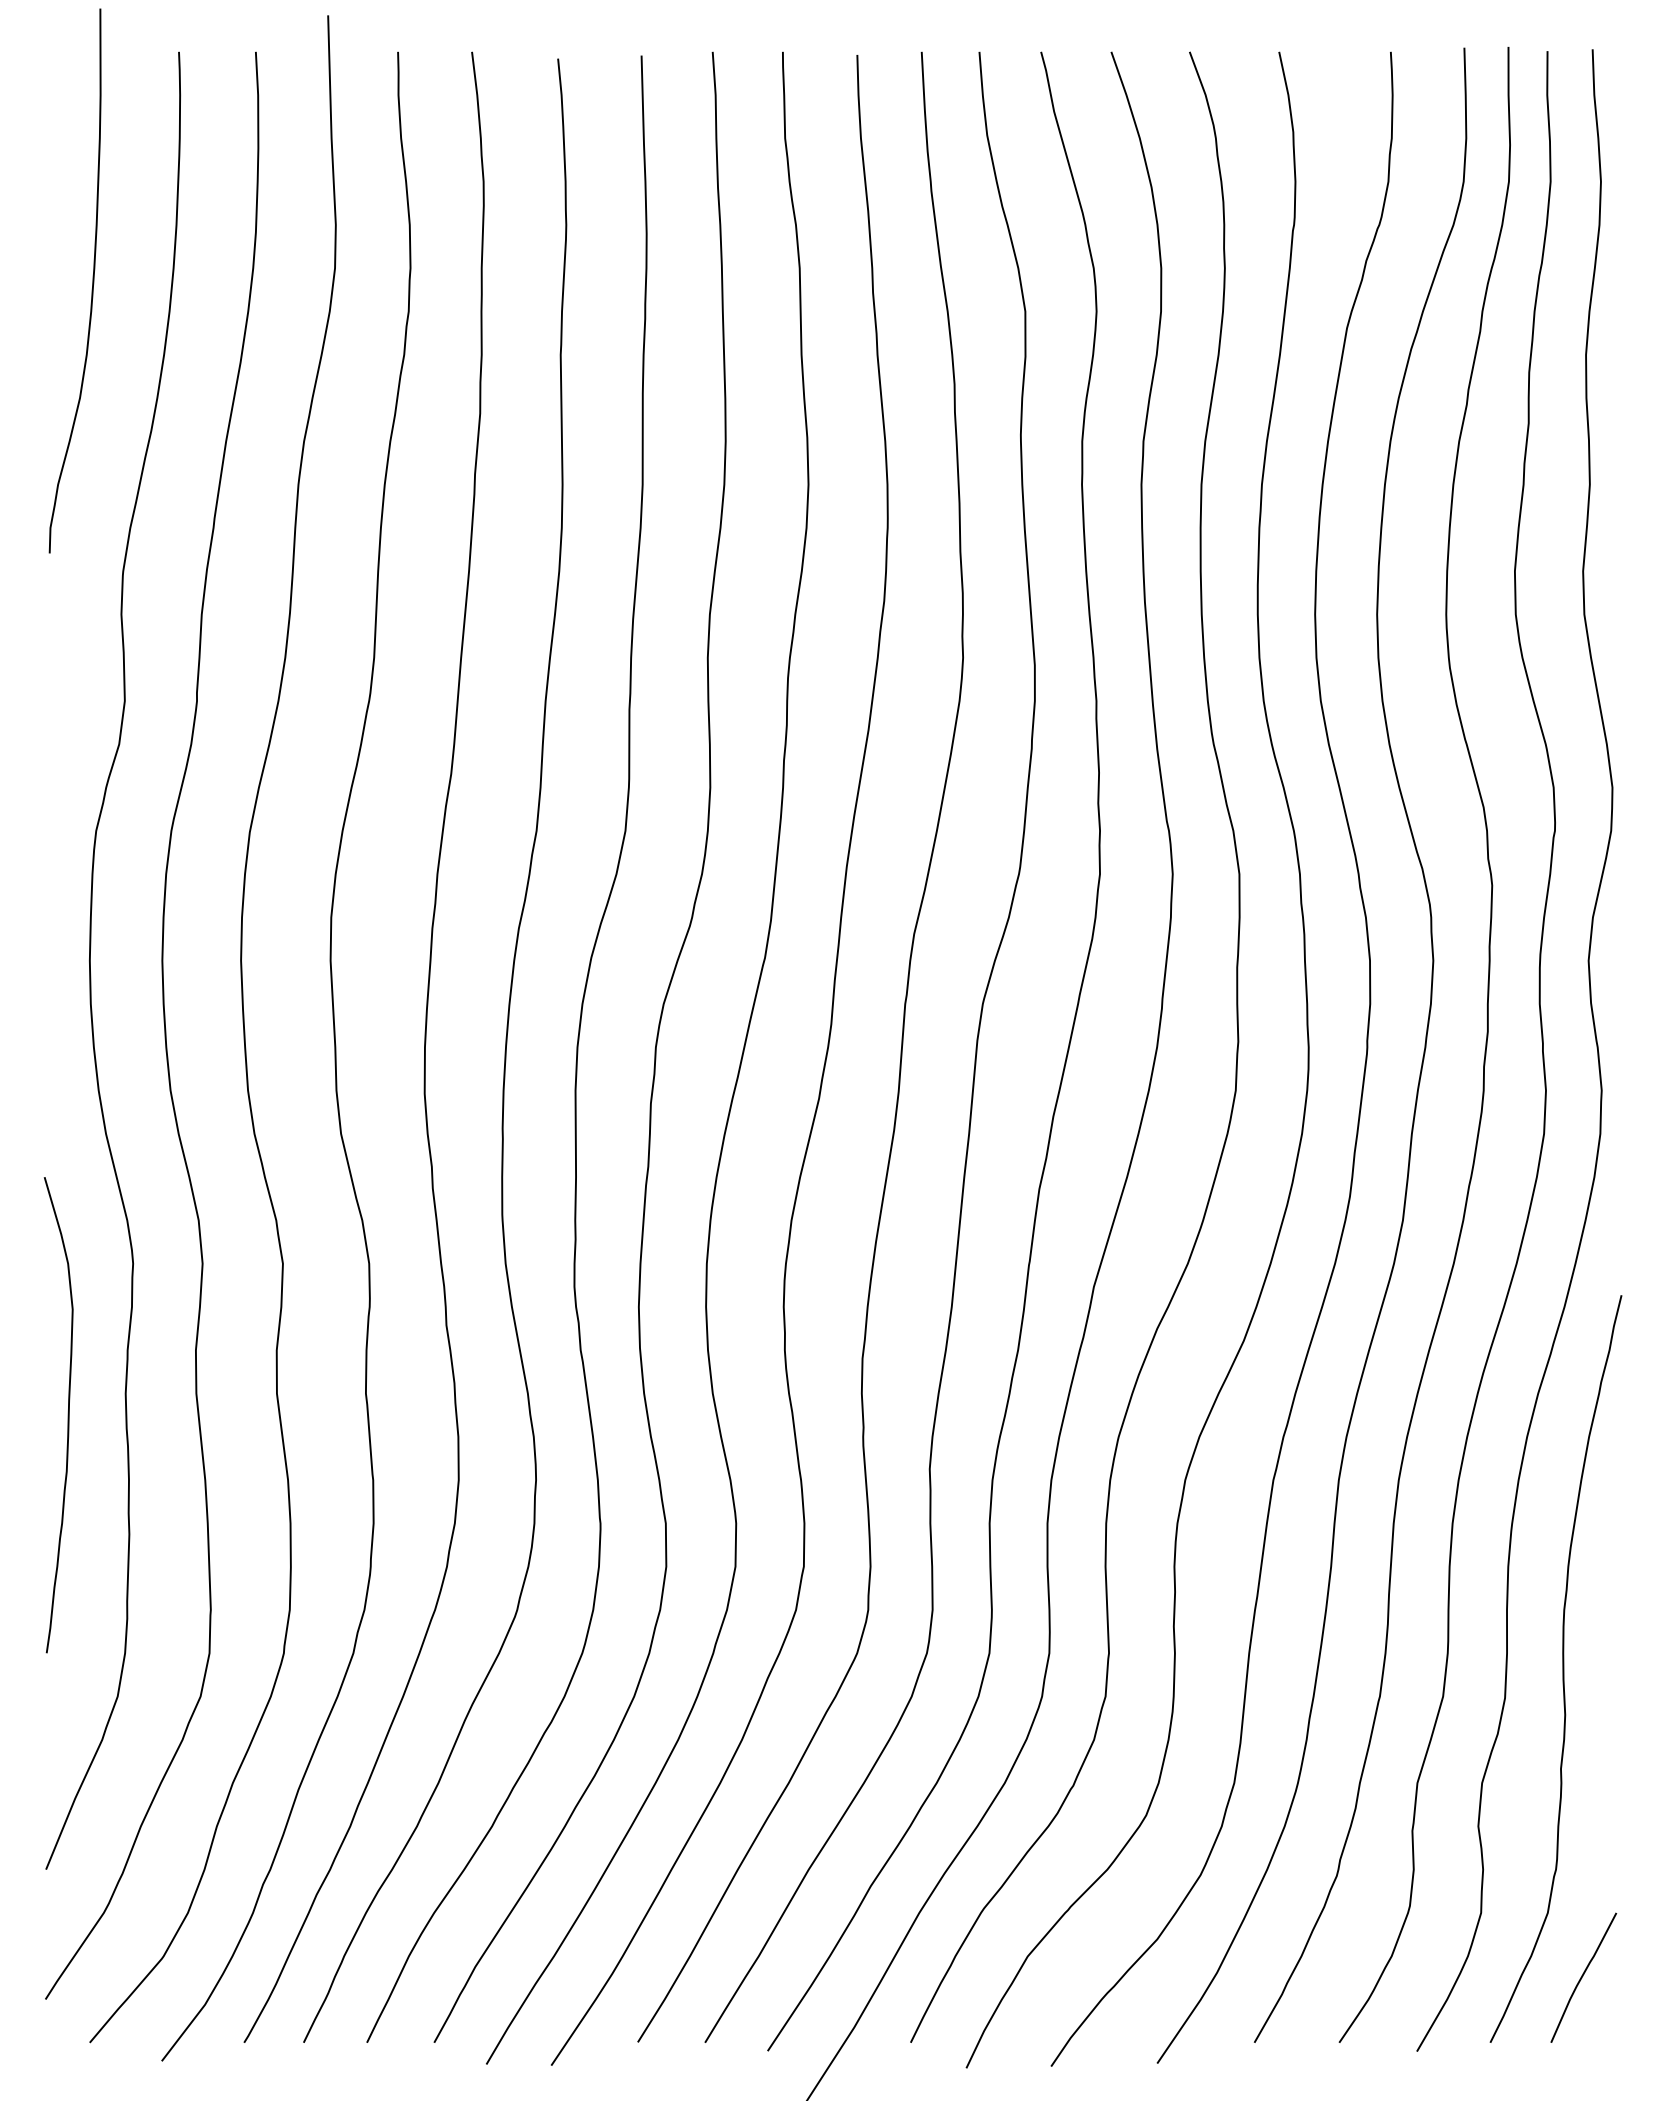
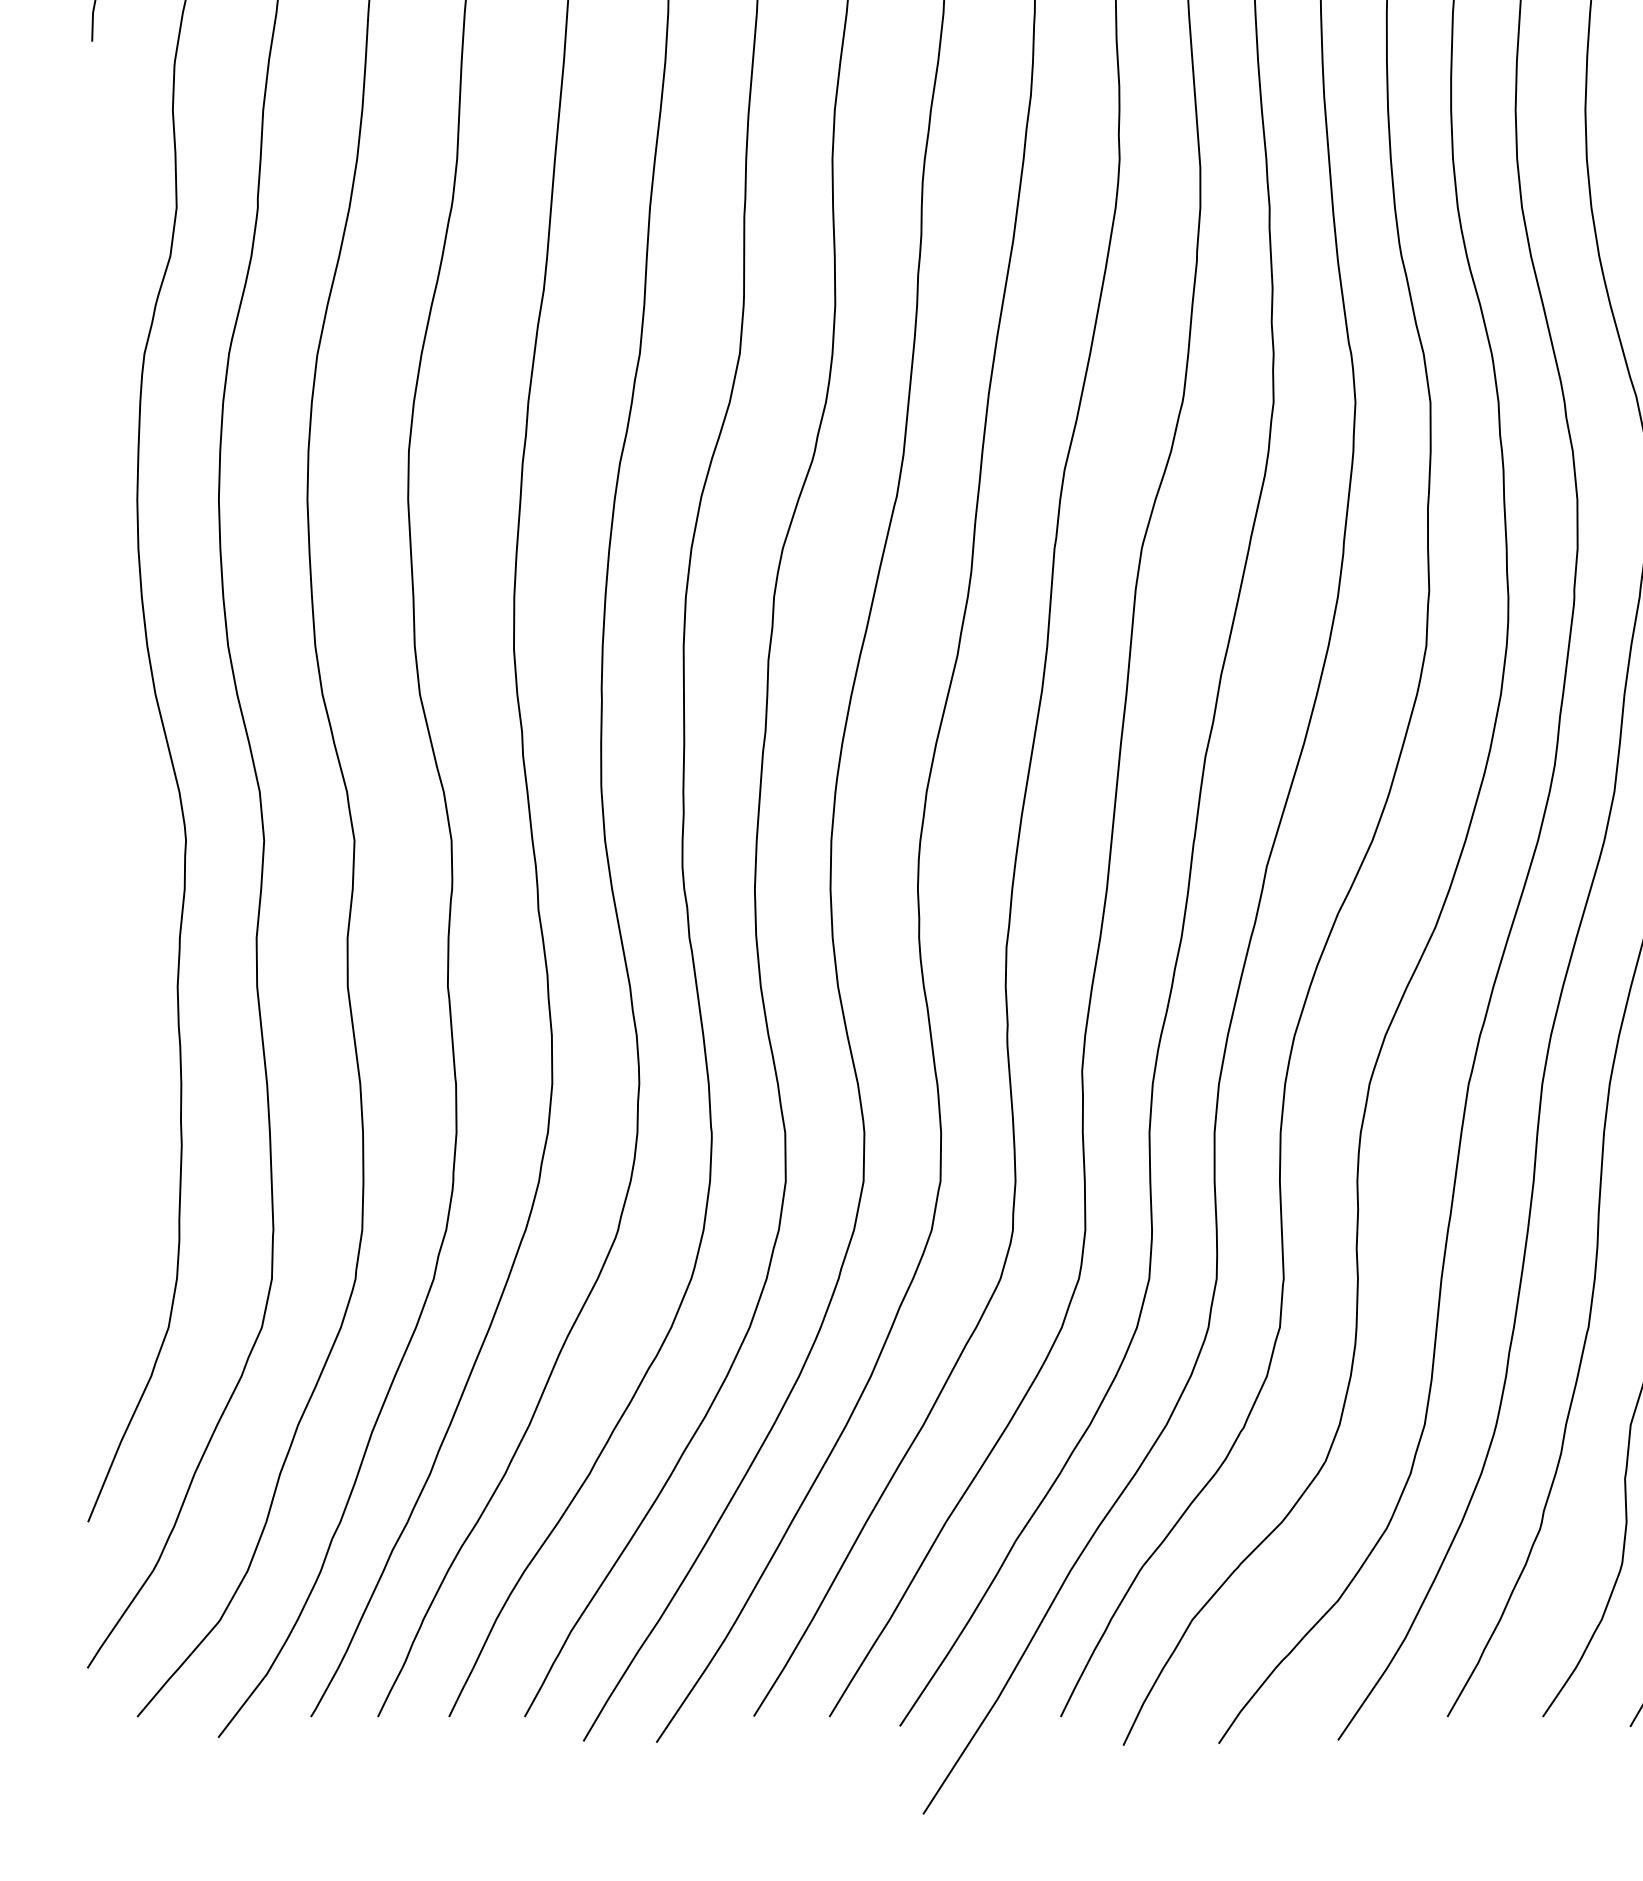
curve: (67, 1415) -> (112, 1011), removed

